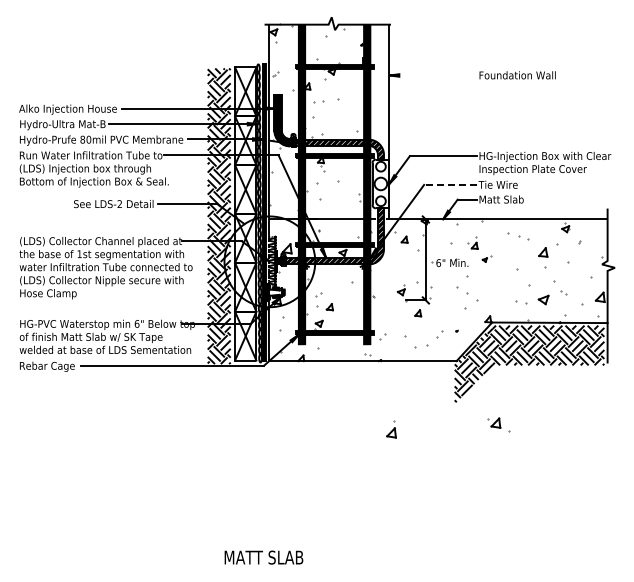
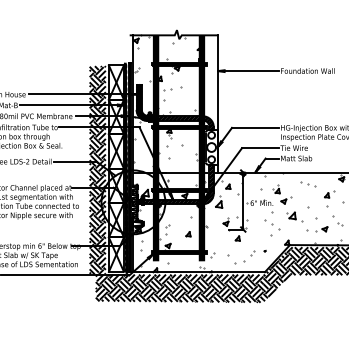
line: (432, 75) -> (247, 71), added
line: (450, 184) -> (260, 147), dashed -> solid
part: (548, 250) -> (329, 194), size x0.71
part: (486, 258) -> (285, 199), size x1.67
part: (537, 300) -> (321, 229), size x0.71
part: (329, 307) -> (188, 234), moved
hatch: (335, 384) -> (179, 288), added
part: (498, 424) -> (294, 216), moved
part: (391, 429) -> (219, 202), moved

